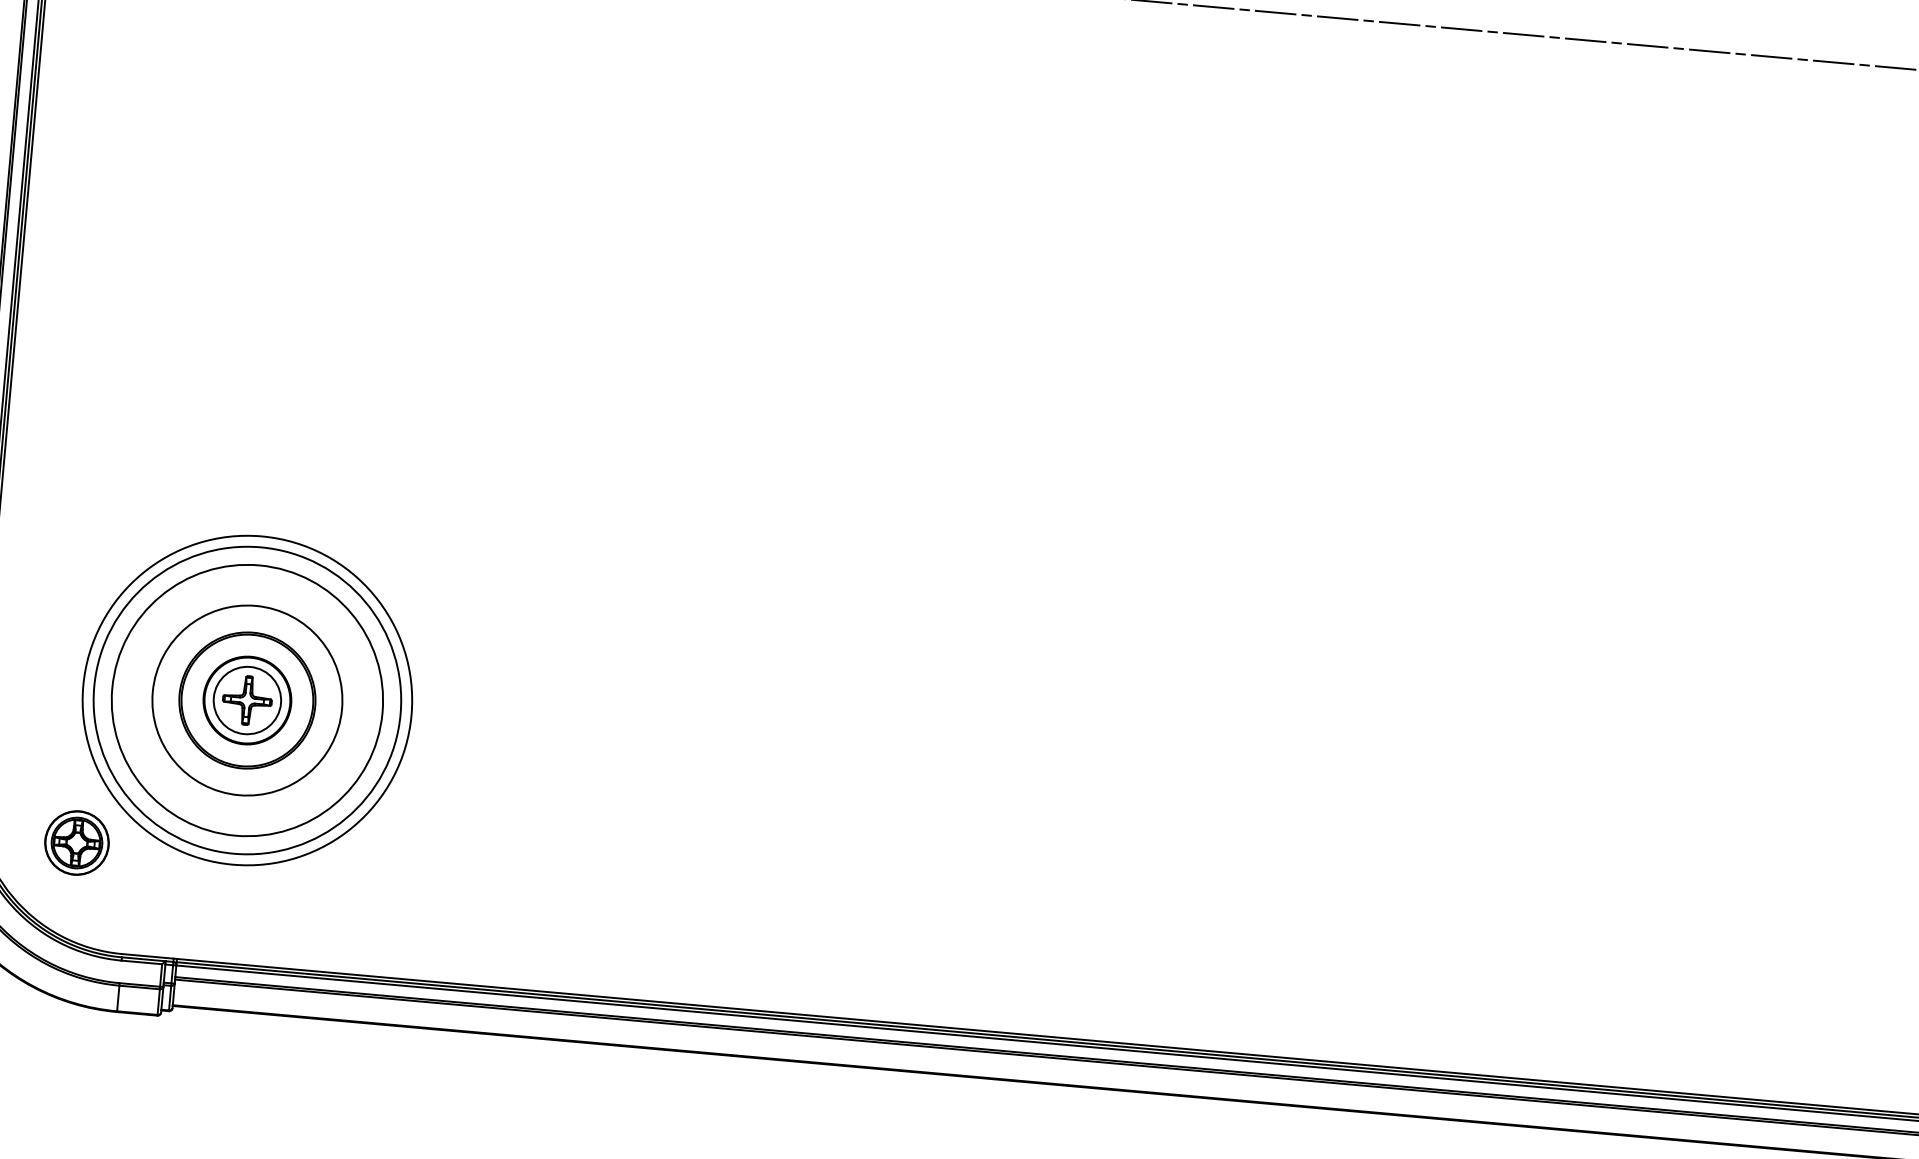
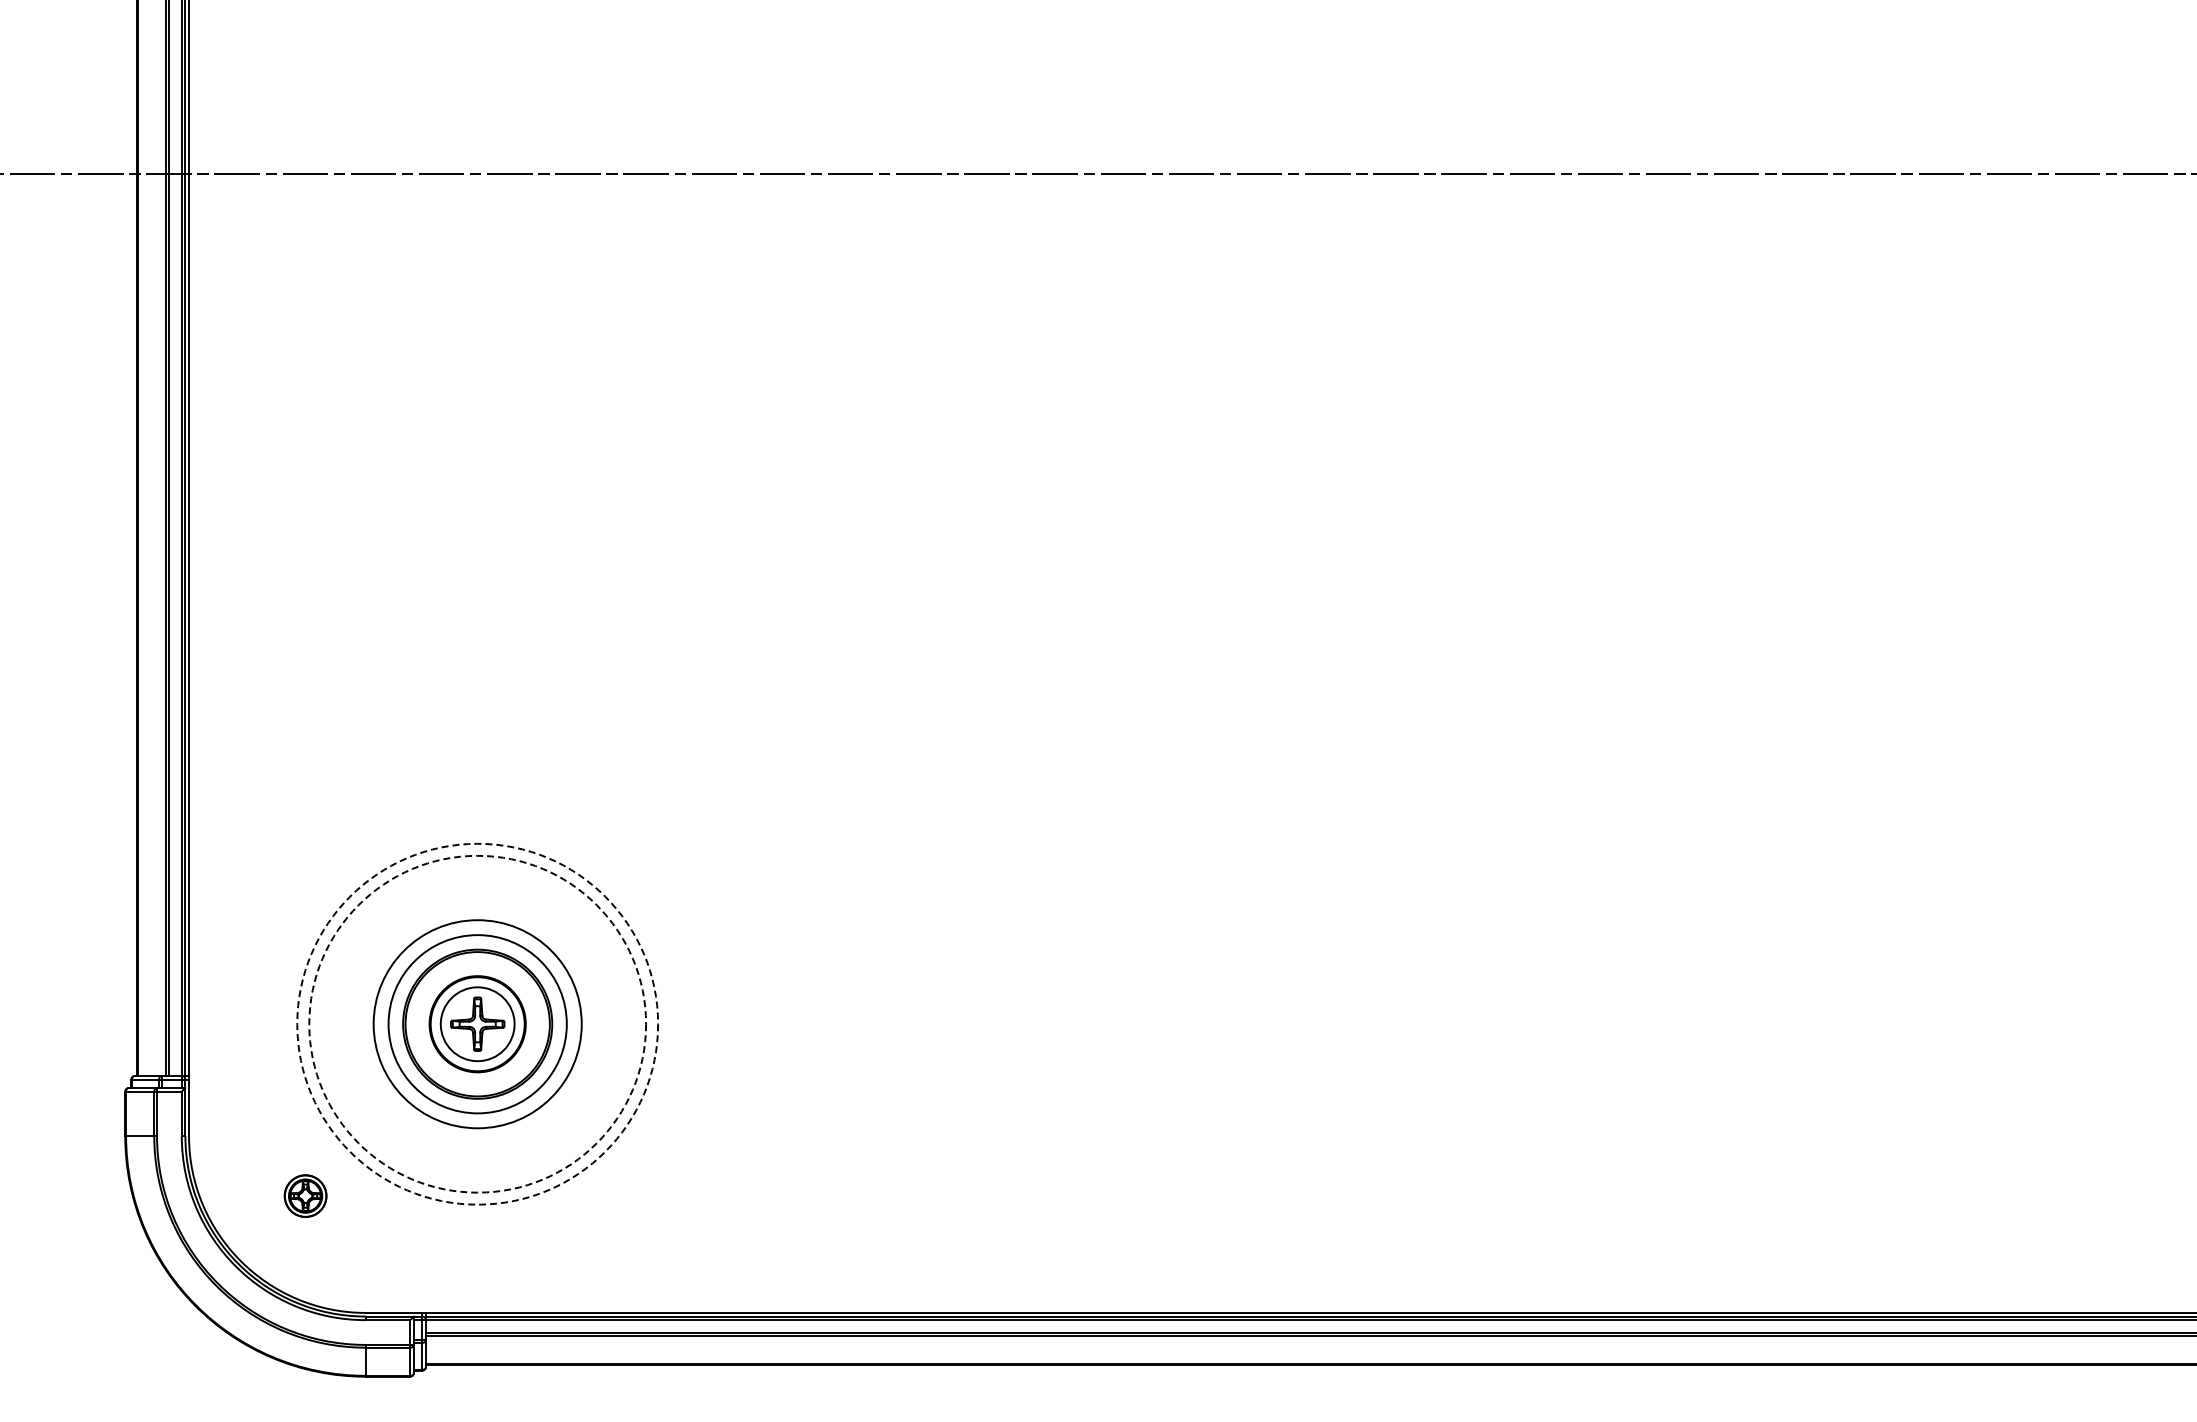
circle: (247, 699) -> (477, 1023), size x0.6
circle: (247, 699) -> (477, 1023), solid -> dashed
circle: (247, 699) -> (477, 1023), solid -> dashed
part: (76, 842) -> (305, 1195), size x0.6

